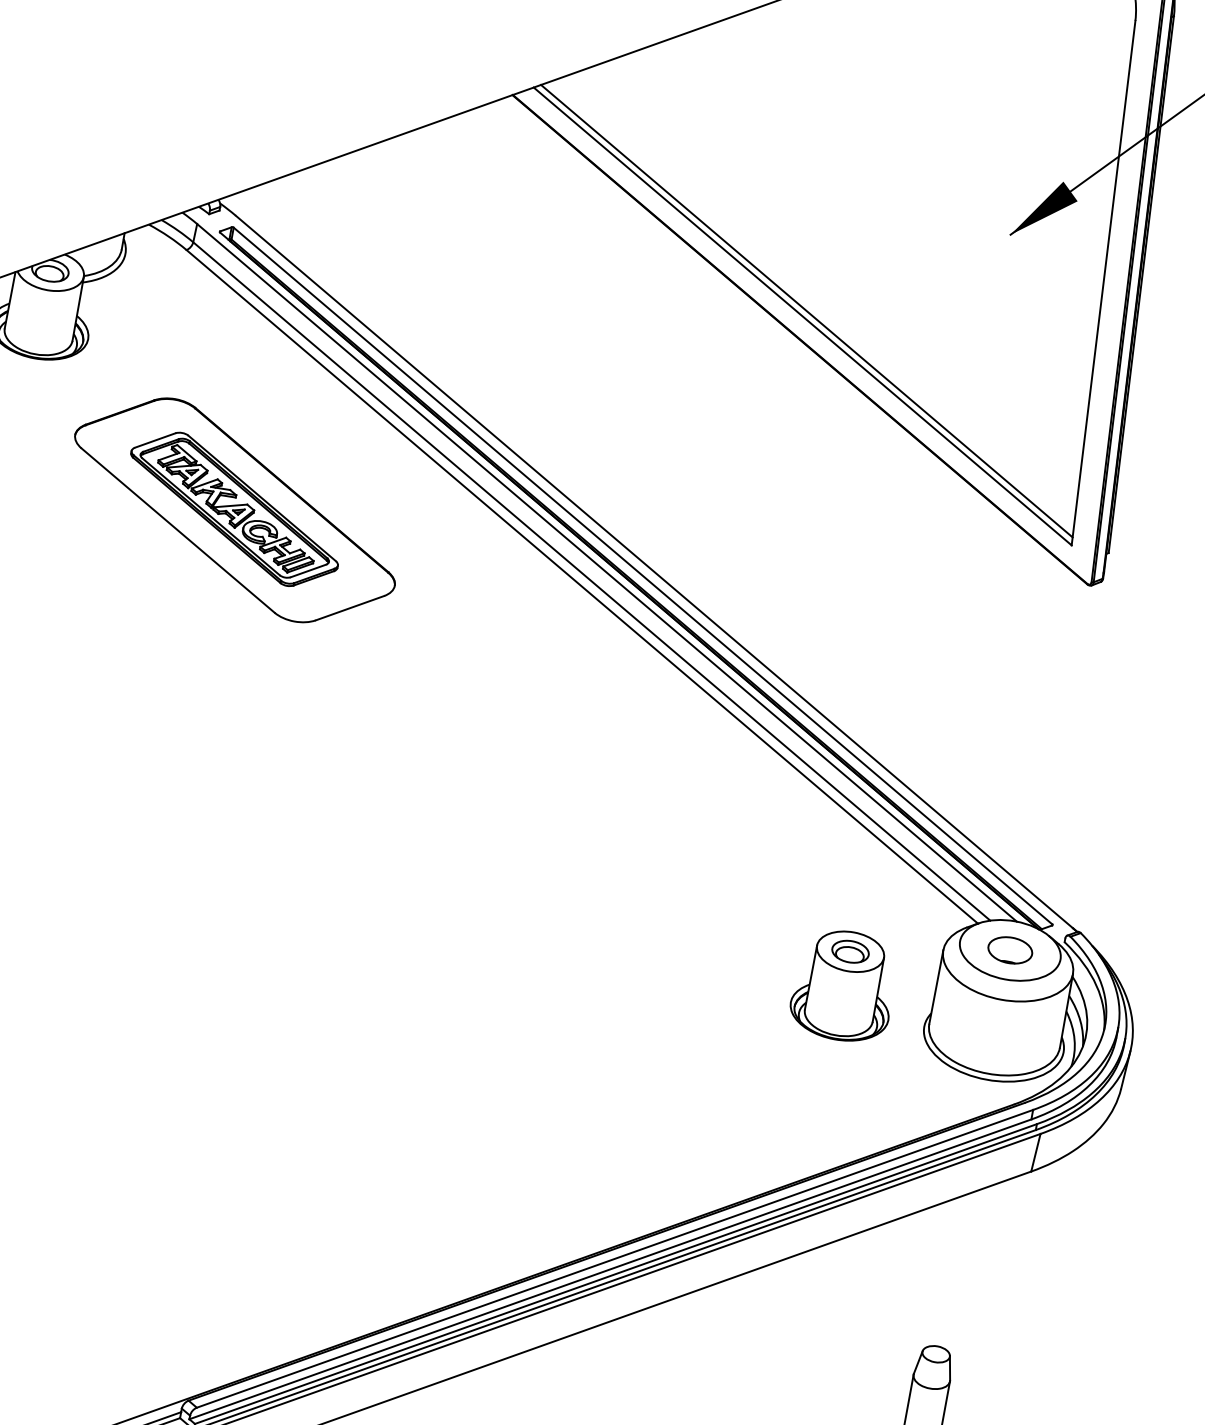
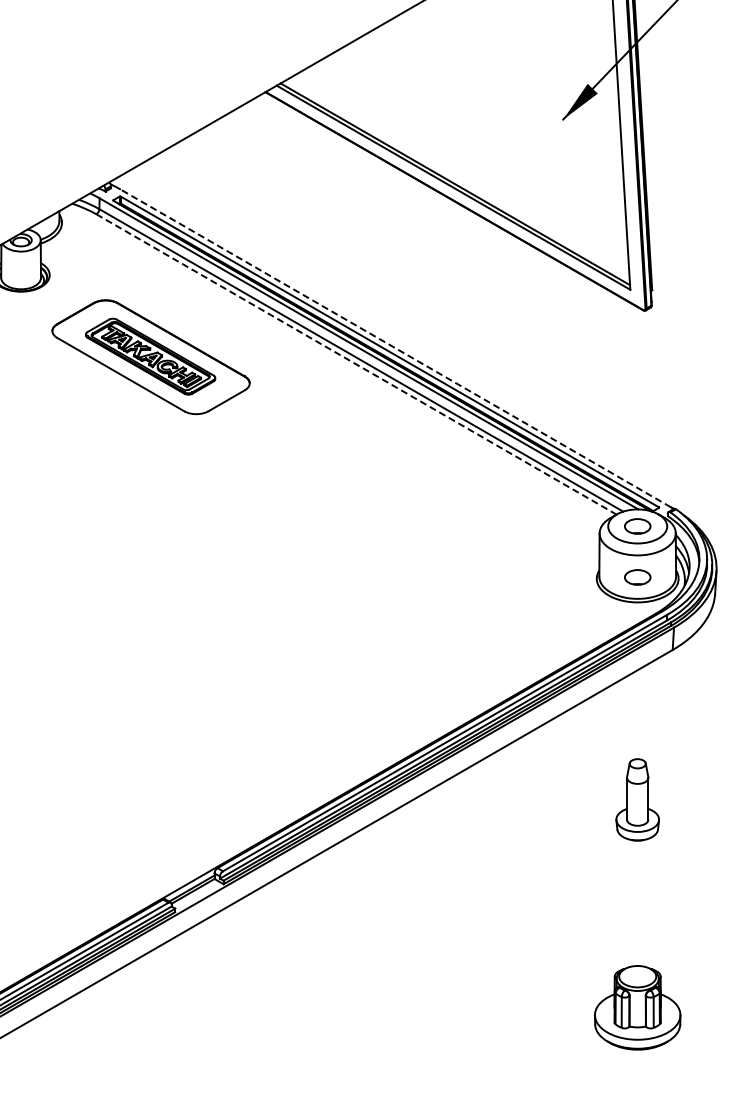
line: (653, 571) -> (395, 348), solid -> dashed
line: (582, 586) -> (356, 364), solid -> dashed
part: (843, 984) -> (546, 563), removed
part: (994, 1037) -> (637, 577), added

